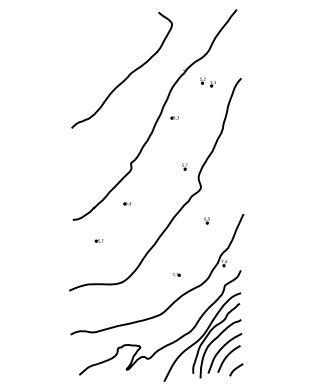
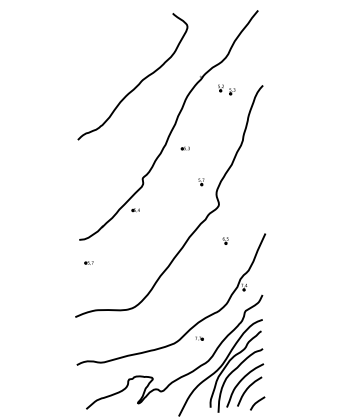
part: (173, 117) -> (184, 148), moved
part: (127, 203) -> (135, 210), moved
part: (98, 240) -> (88, 262), moved
part: (176, 274) -> (199, 338), moved

